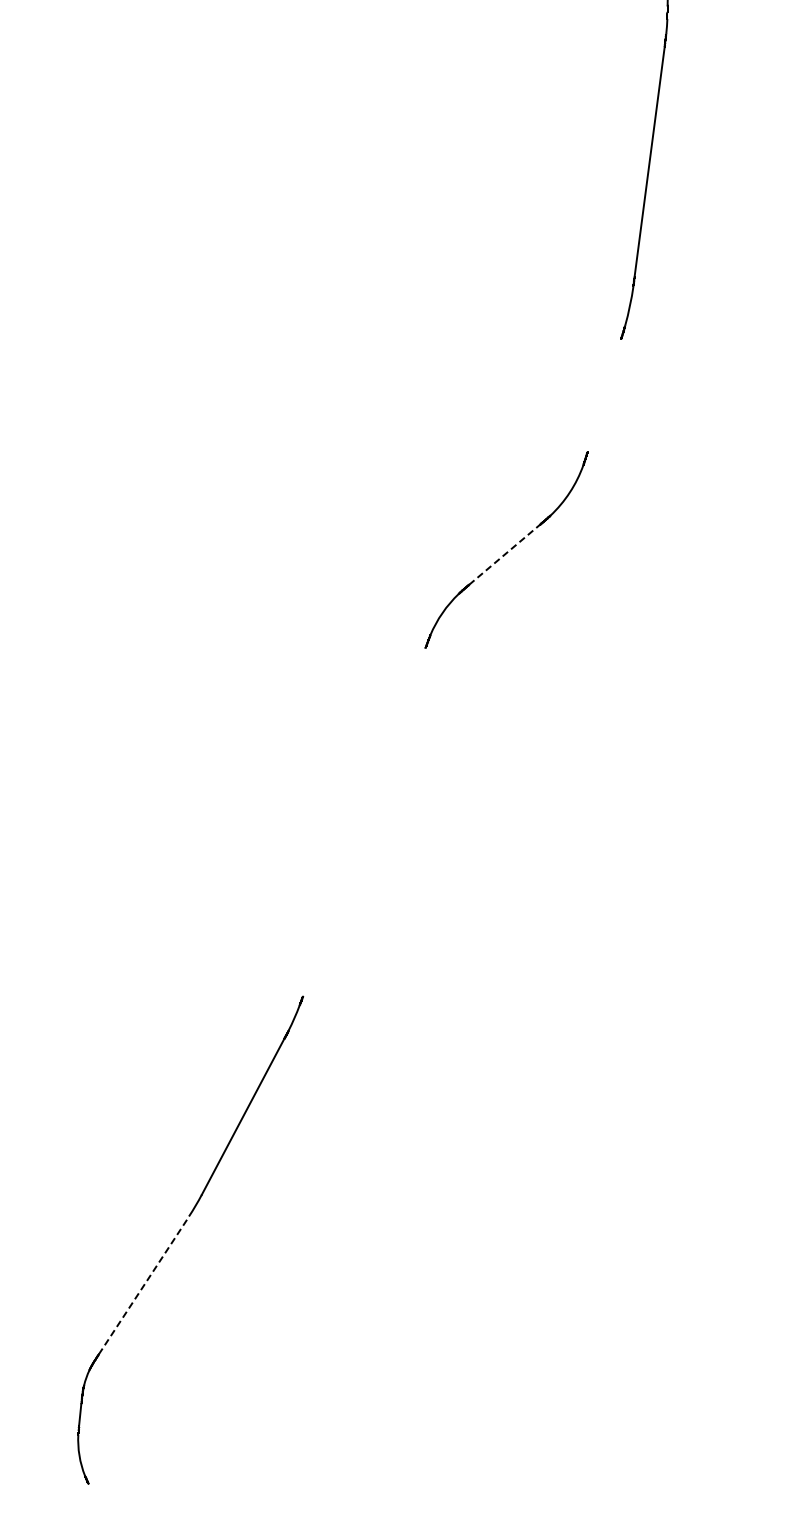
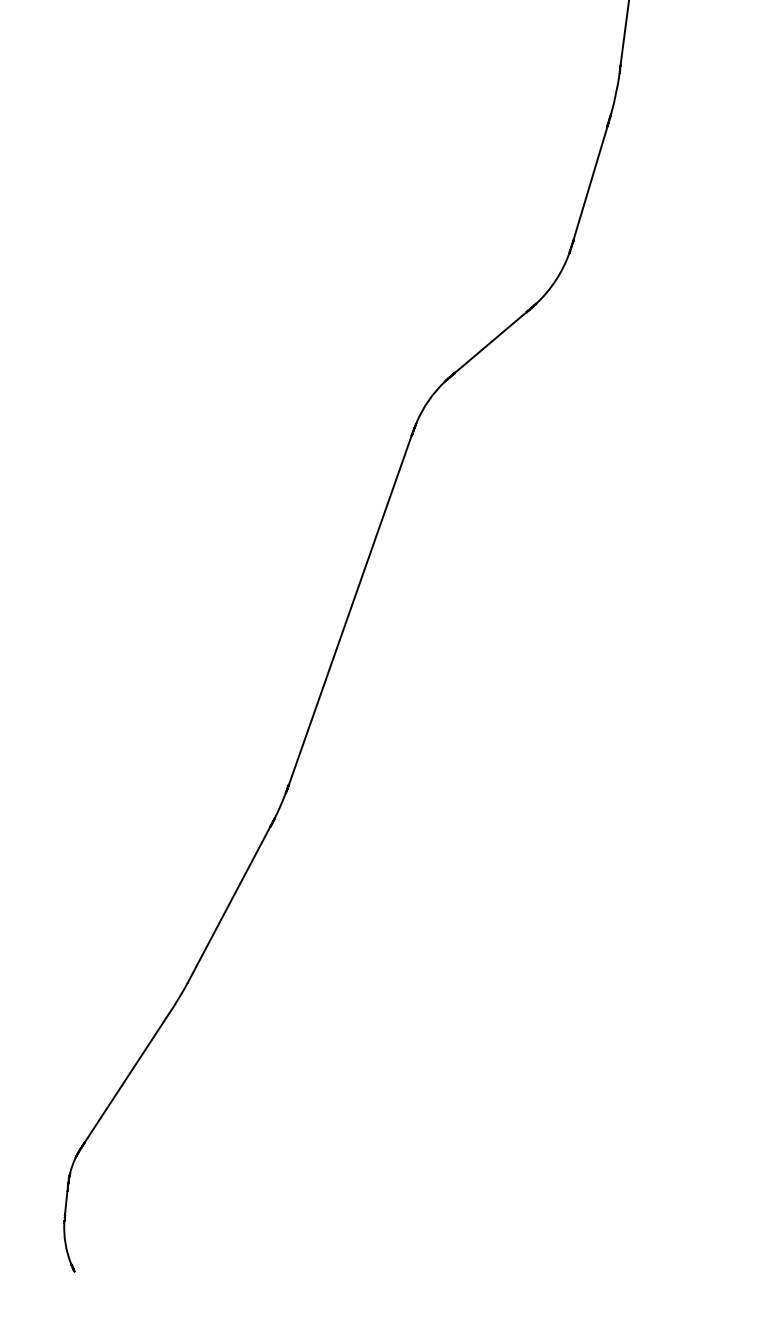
line: (604, 395) -> (590, 183), added
line: (504, 554) -> (490, 342), dashed -> solid
line: (363, 821) -> (349, 609), added
line: (144, 1285) -> (130, 1073), dashed -> solid

